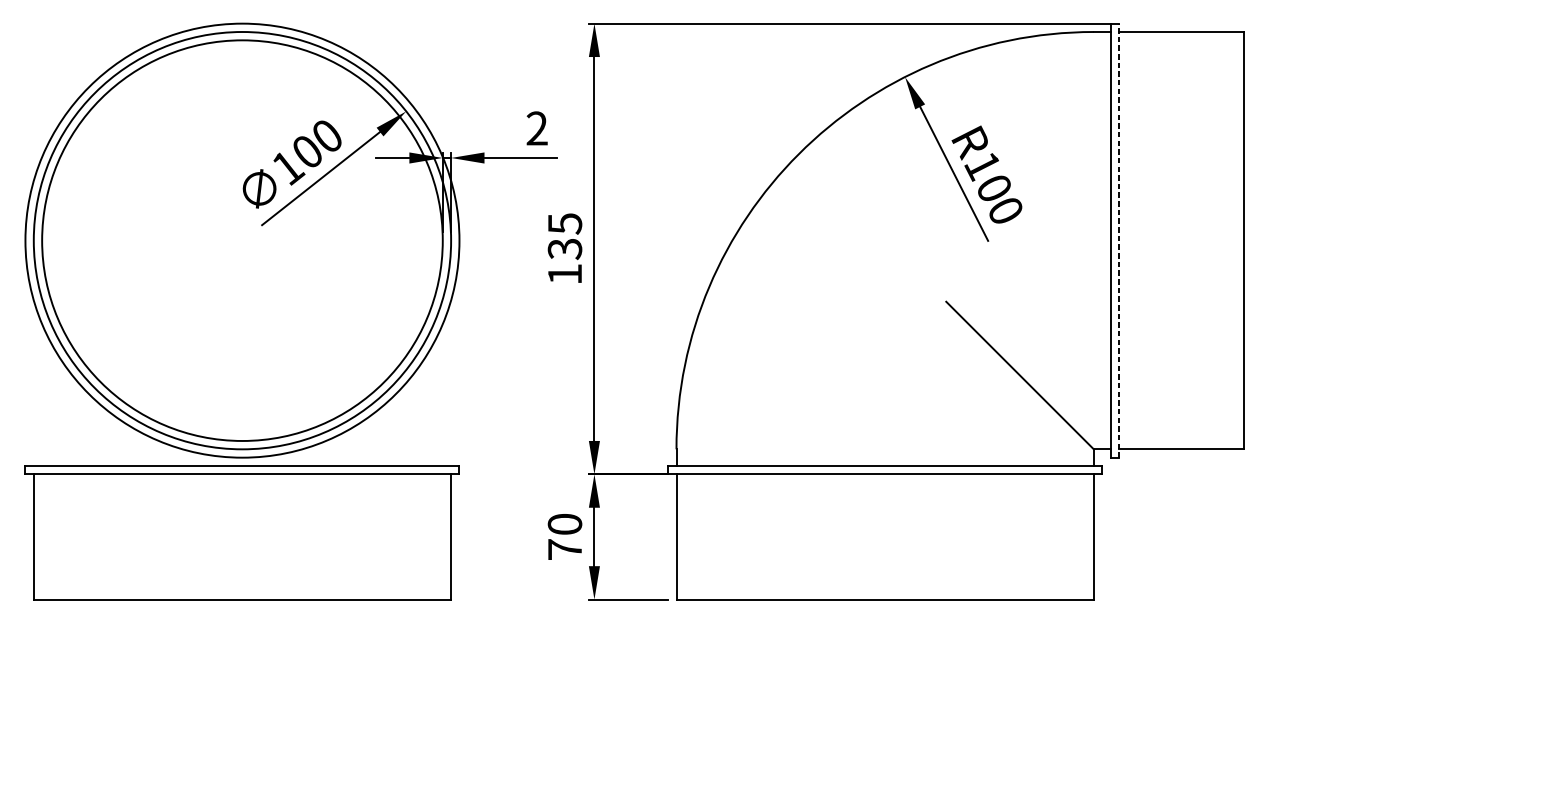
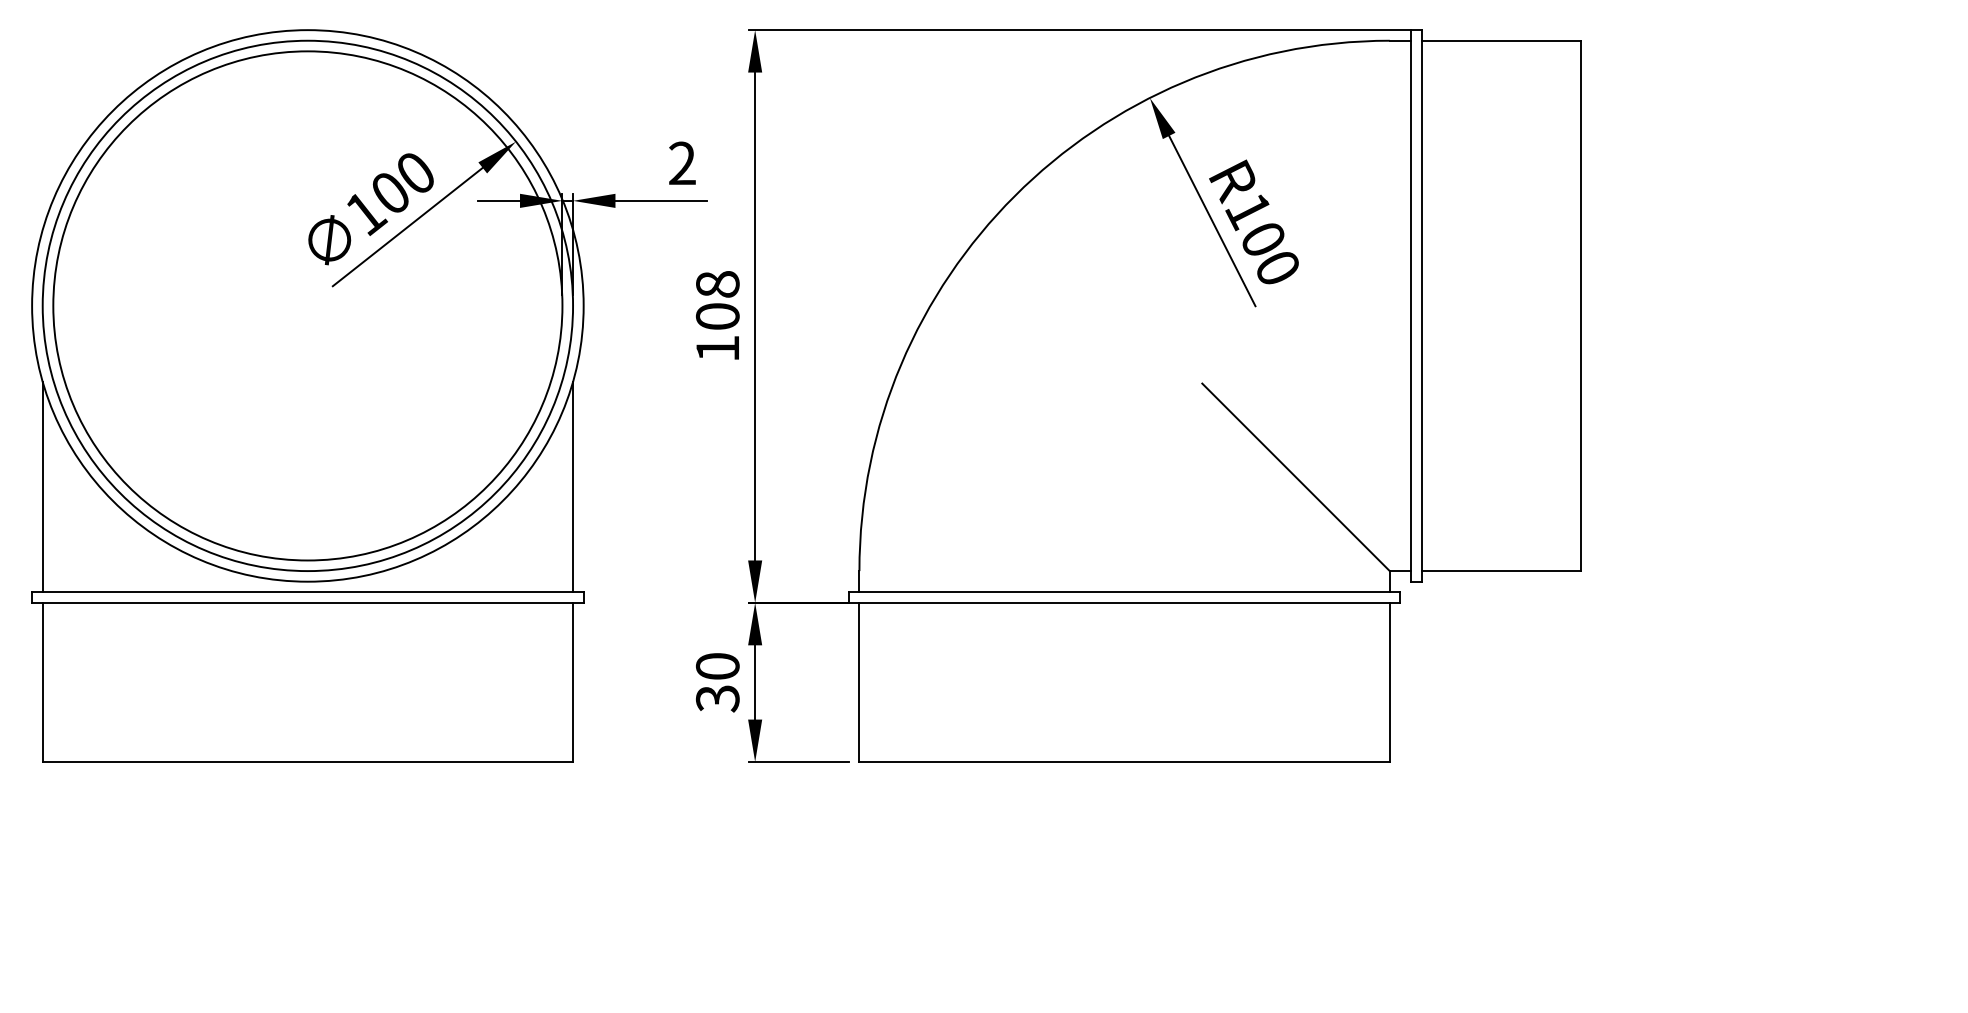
text: (564, 236) -> (717, 300), 135 -> 108
line: (1118, 240) -> (1421, 305), dashed -> solid
line: (33, 382) -> (42, 486), added
line: (451, 382) -> (573, 486), added
text: (564, 549) -> (717, 698), 70 -> 30

